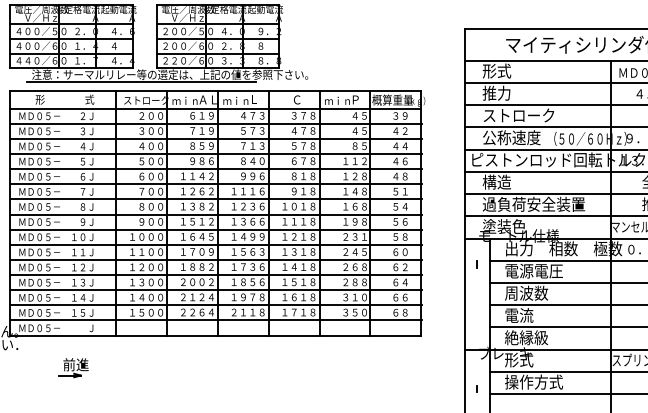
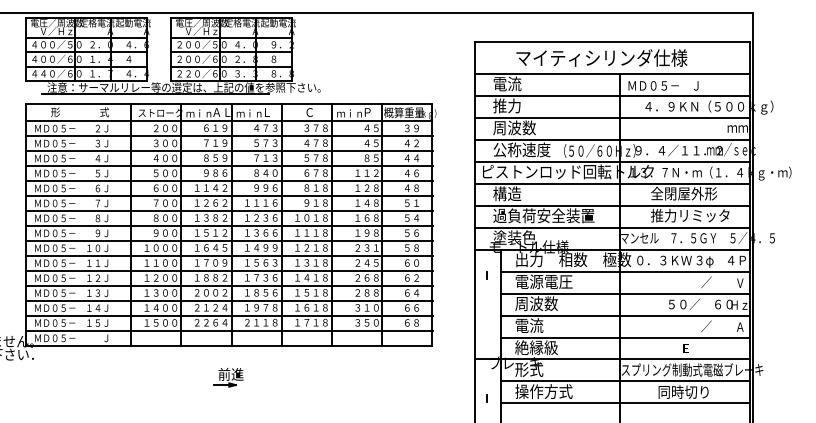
text: (497, 70) -> (507, 83), 形式 -> 電流
text: (518, 115) -> (528, 127), ストローク -> 周波数
part: (73, 367) -> (228, 377), moved

